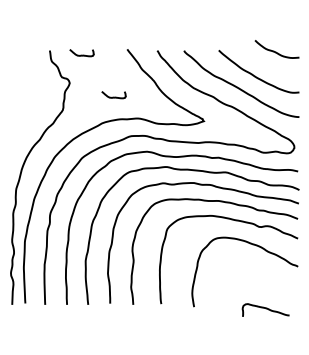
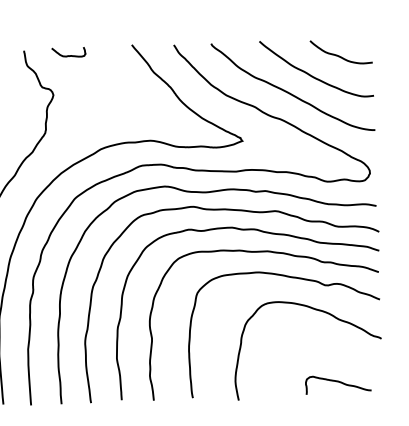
curve: (276, 51) -> (340, 55), moved
curve: (113, 96) -> (115, 111), removed
curve: (265, 309) -> (337, 383), moved

